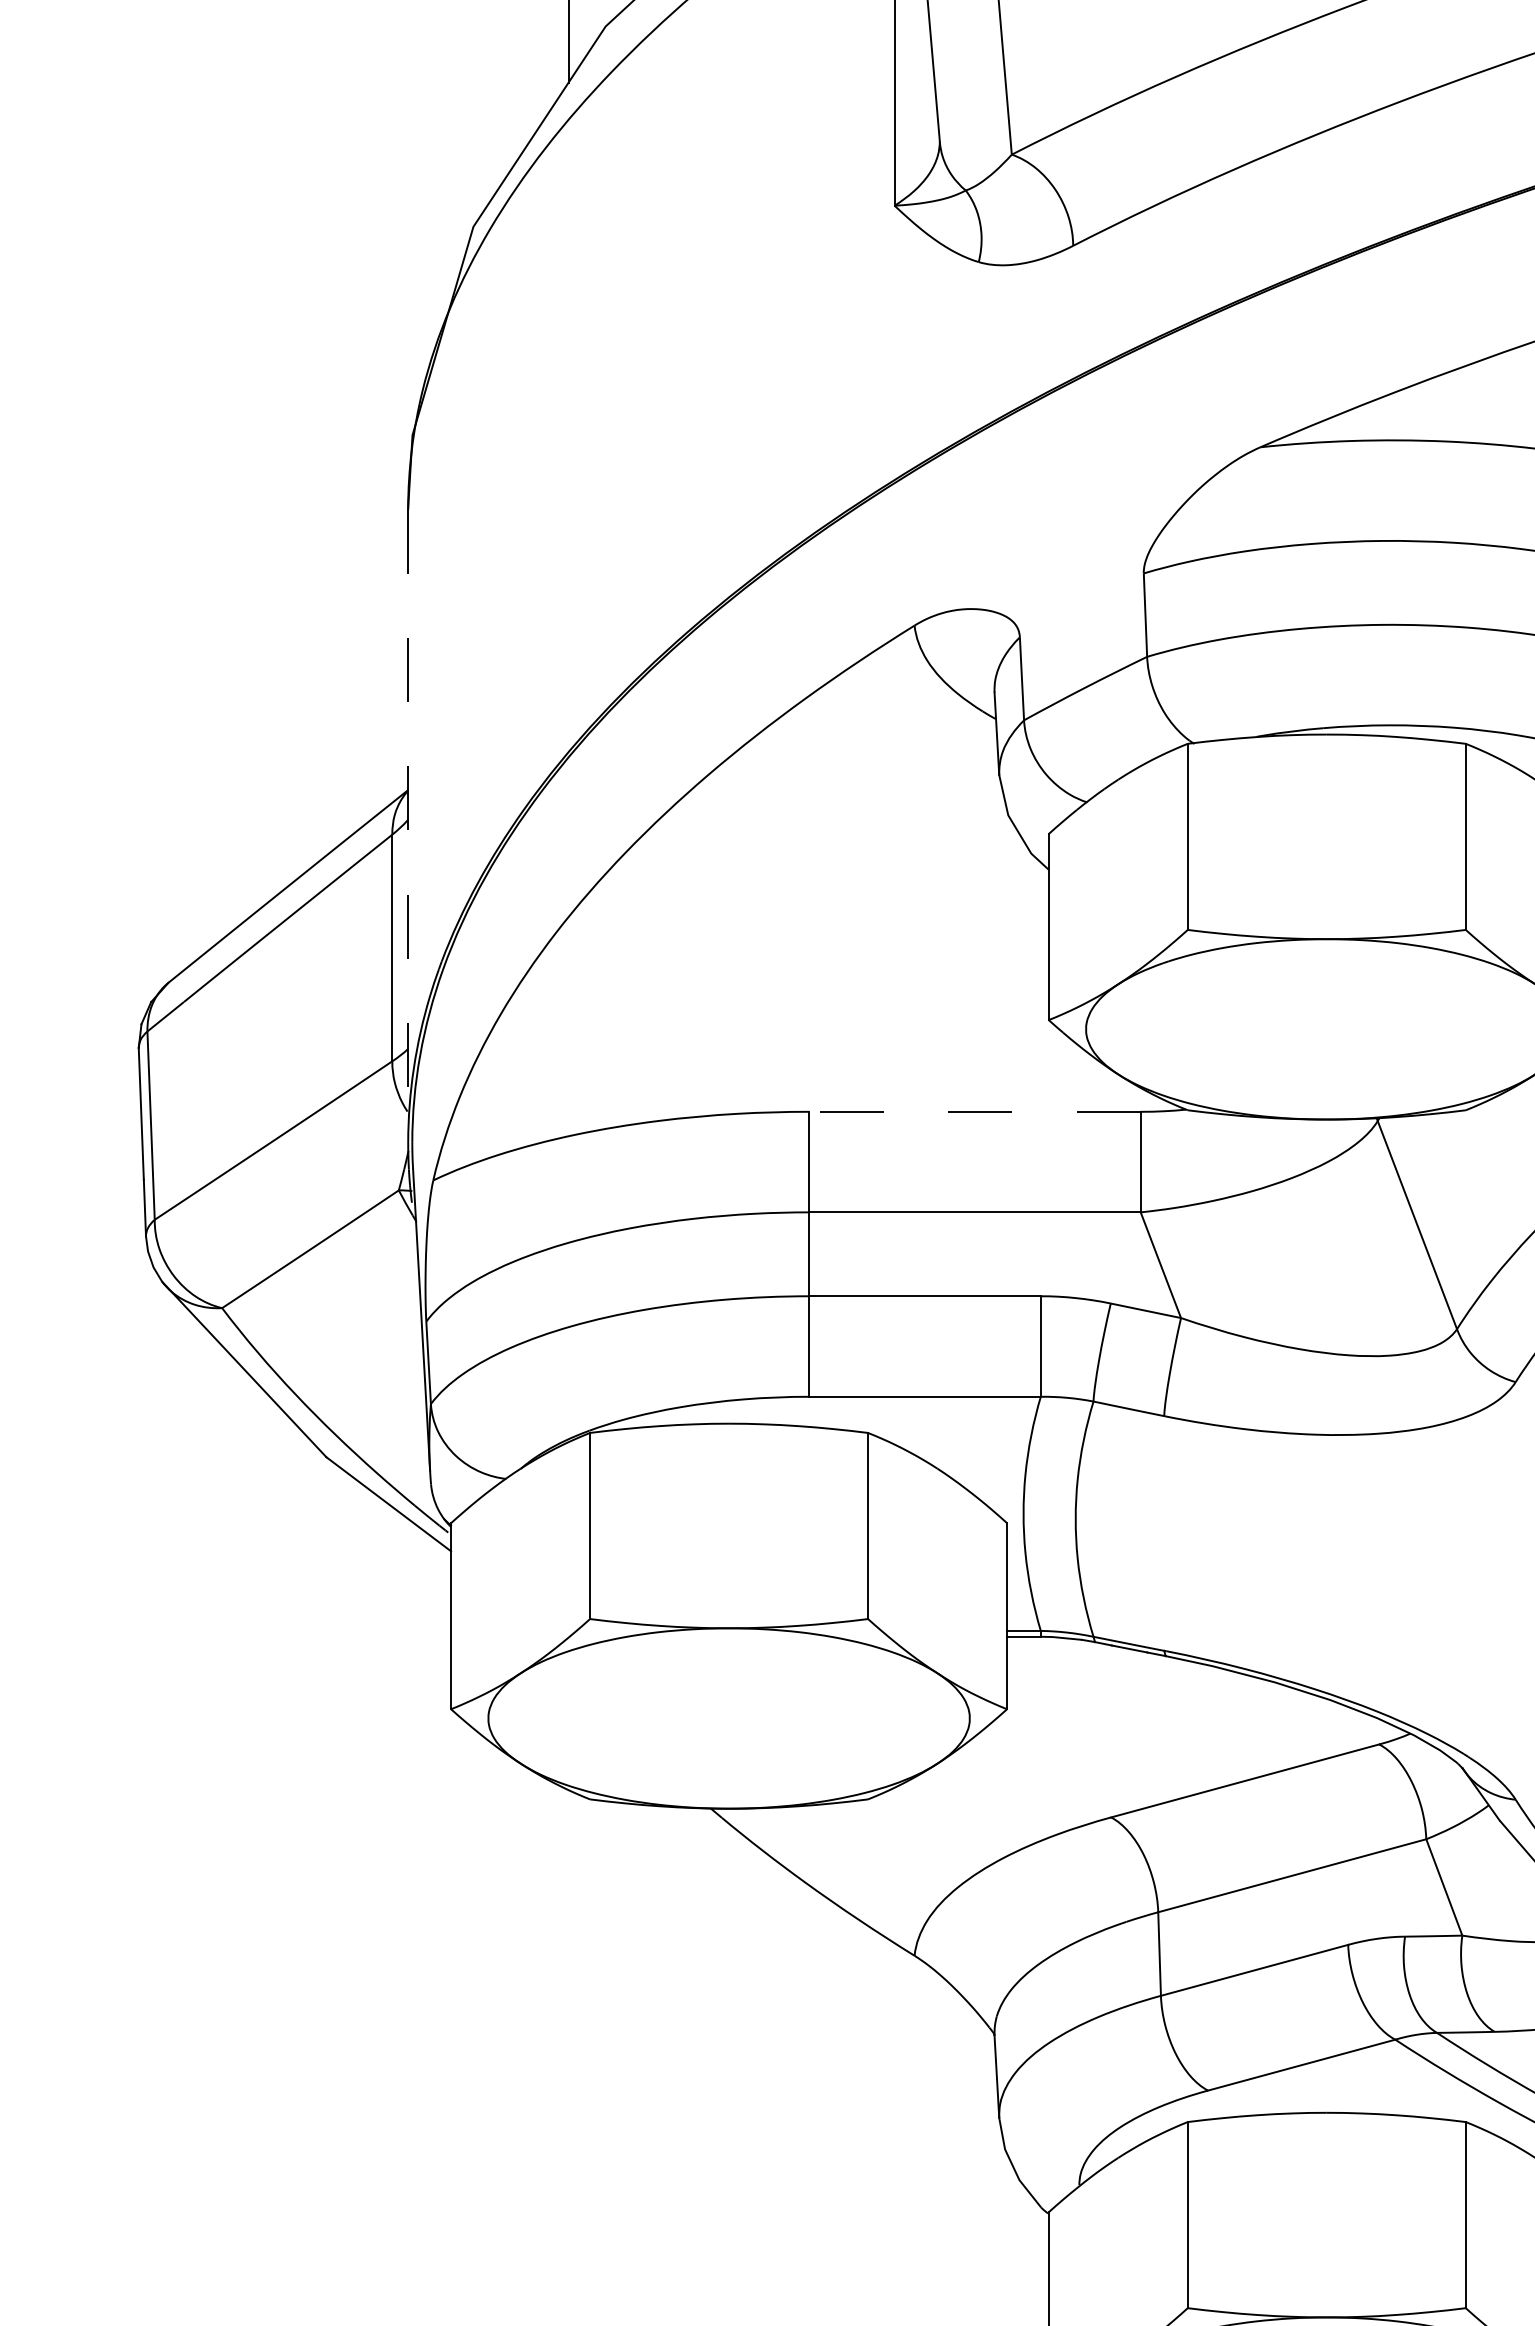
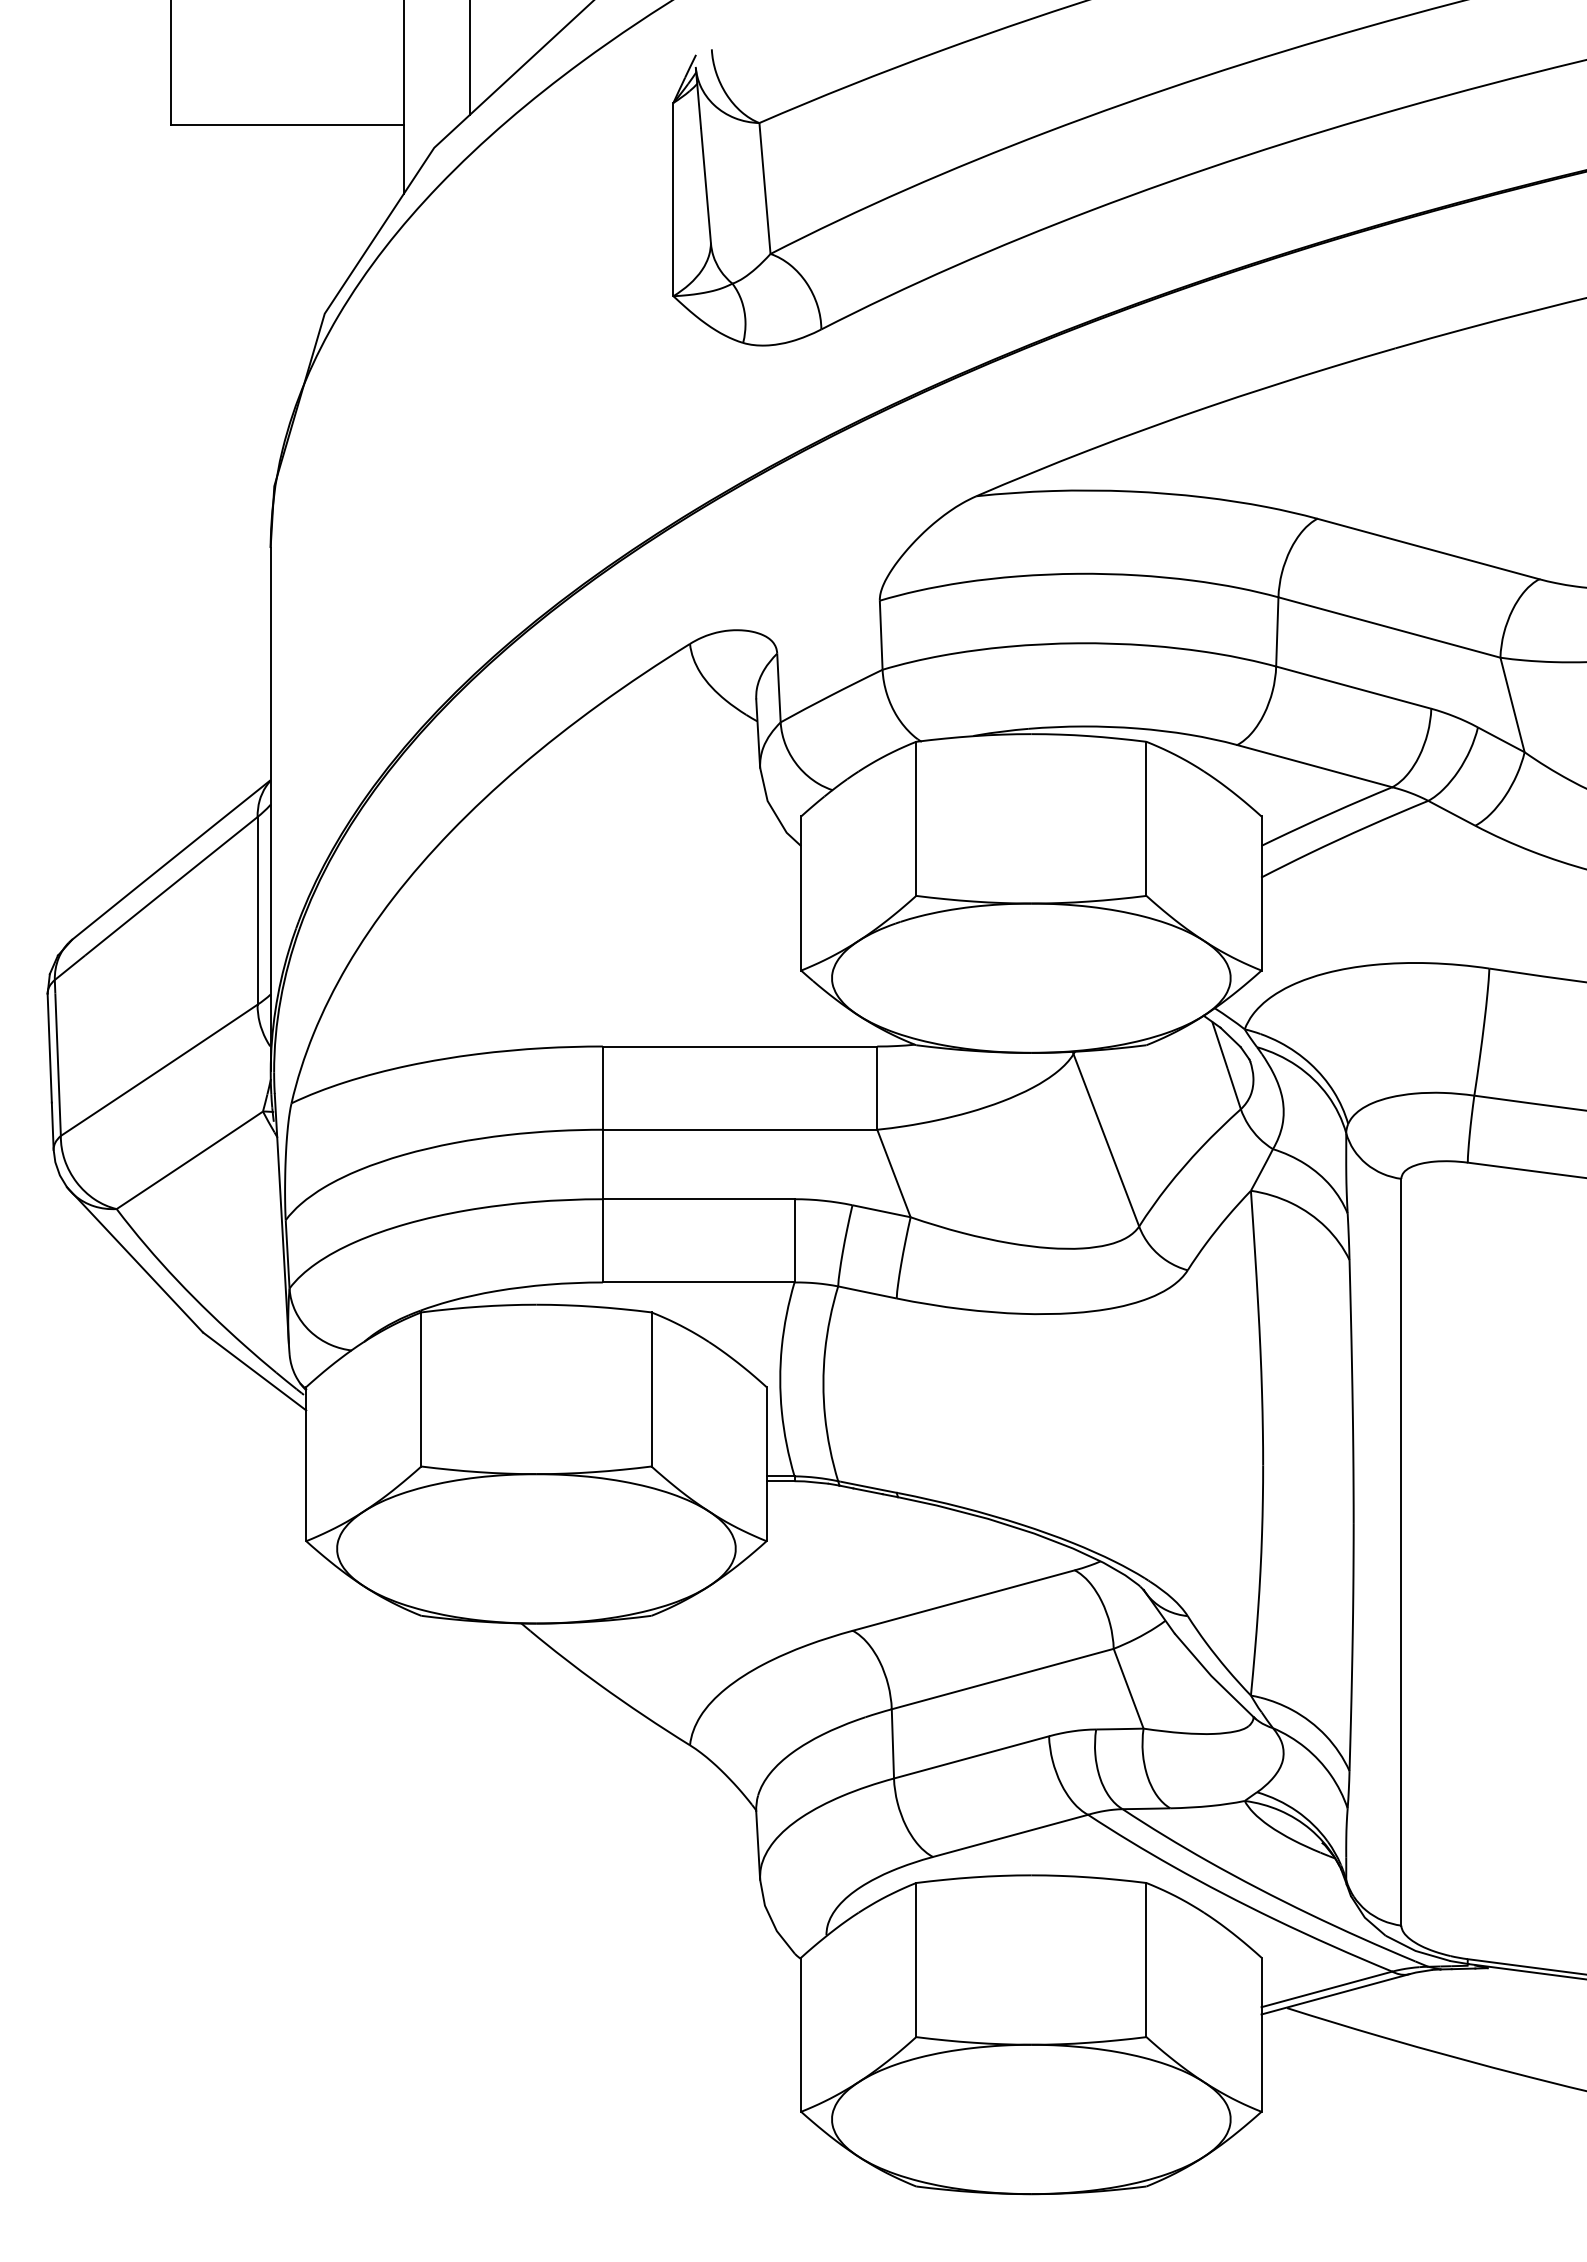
line: (407, 825) -> (270, 809), dashed -> solid
line: (974, 1111) -> (739, 1046), dashed -> solid

